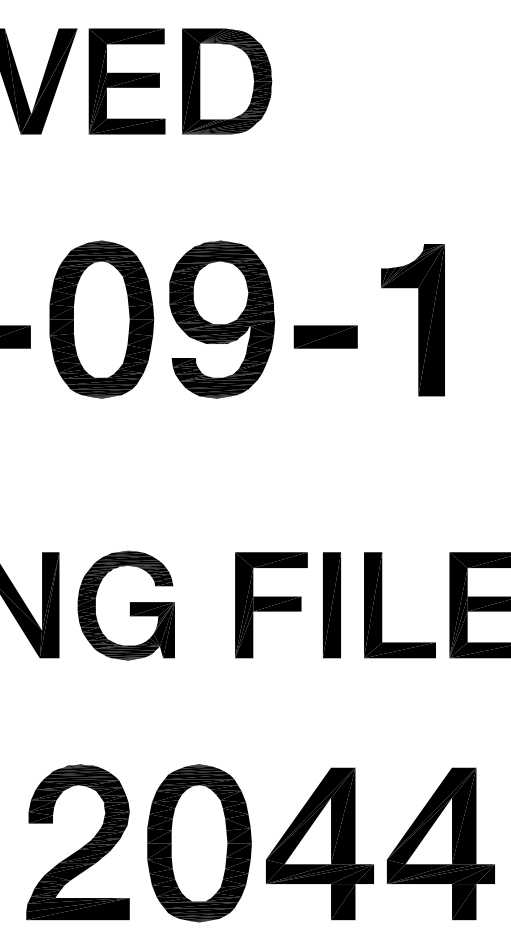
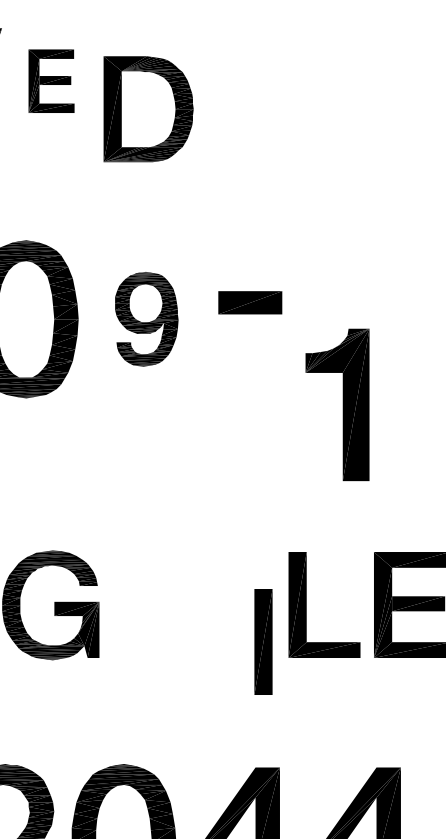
part: (126, 81) -> (51, 81), size x0.6
part: (227, 81) -> (149, 109), moved
part: (222, 319) -> (147, 319), size x0.6
part: (412, 320) -> (337, 405), moved
part: (325, 336) -> (250, 302), moved
part: (271, 605) -> (196, 605), removed
part: (331, 605) -> (263, 642), moved

